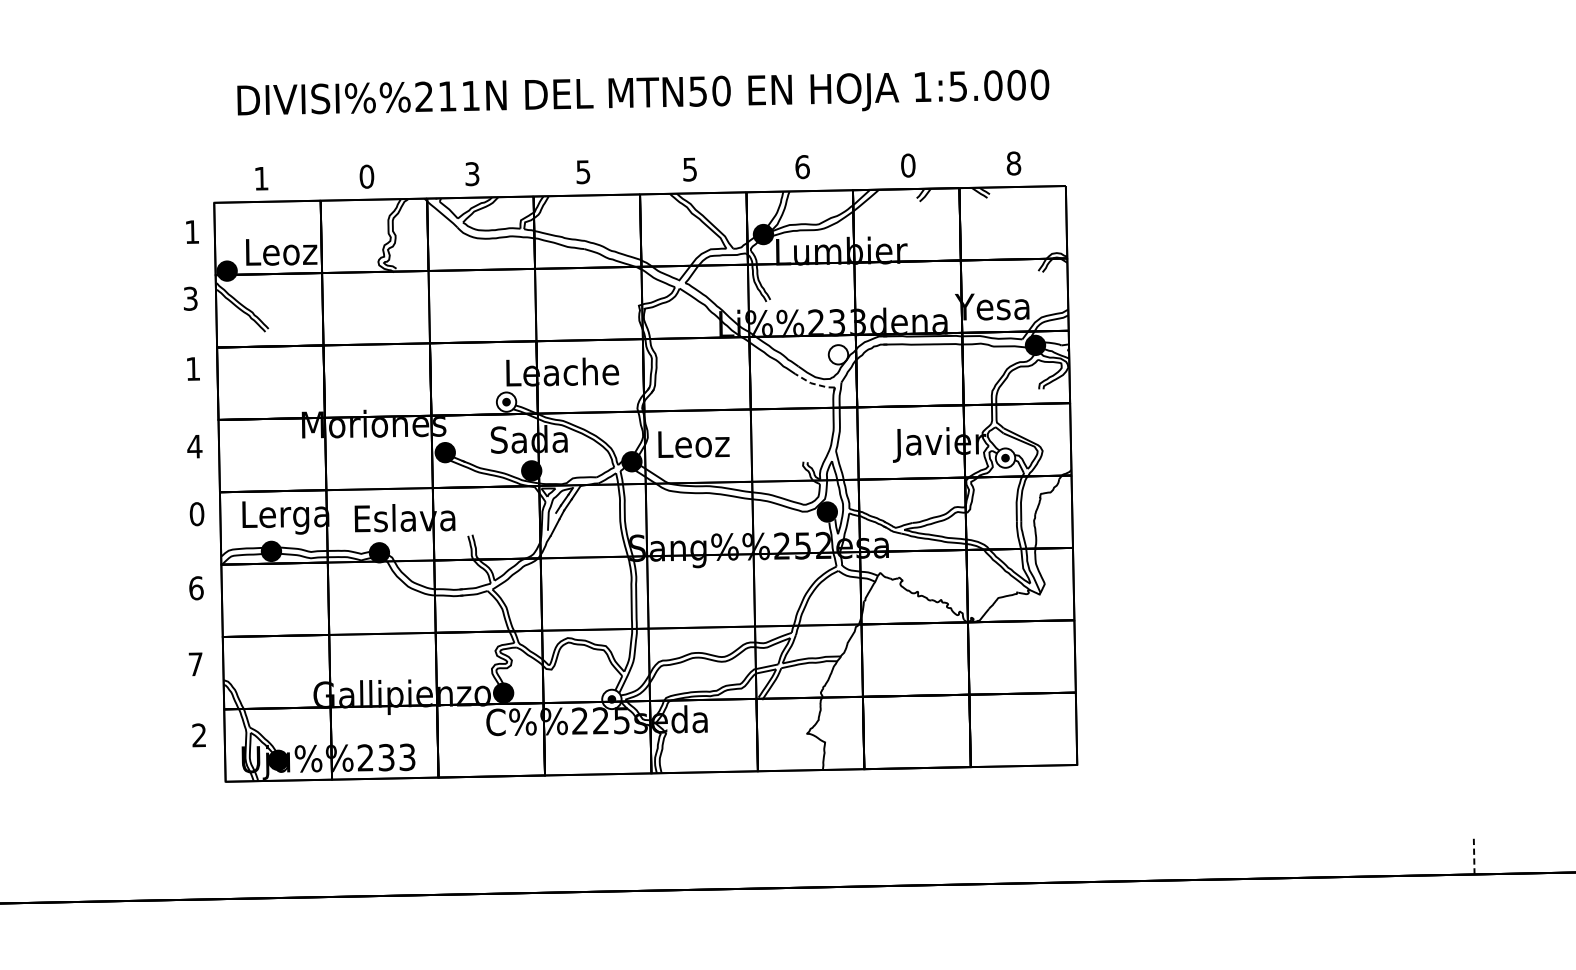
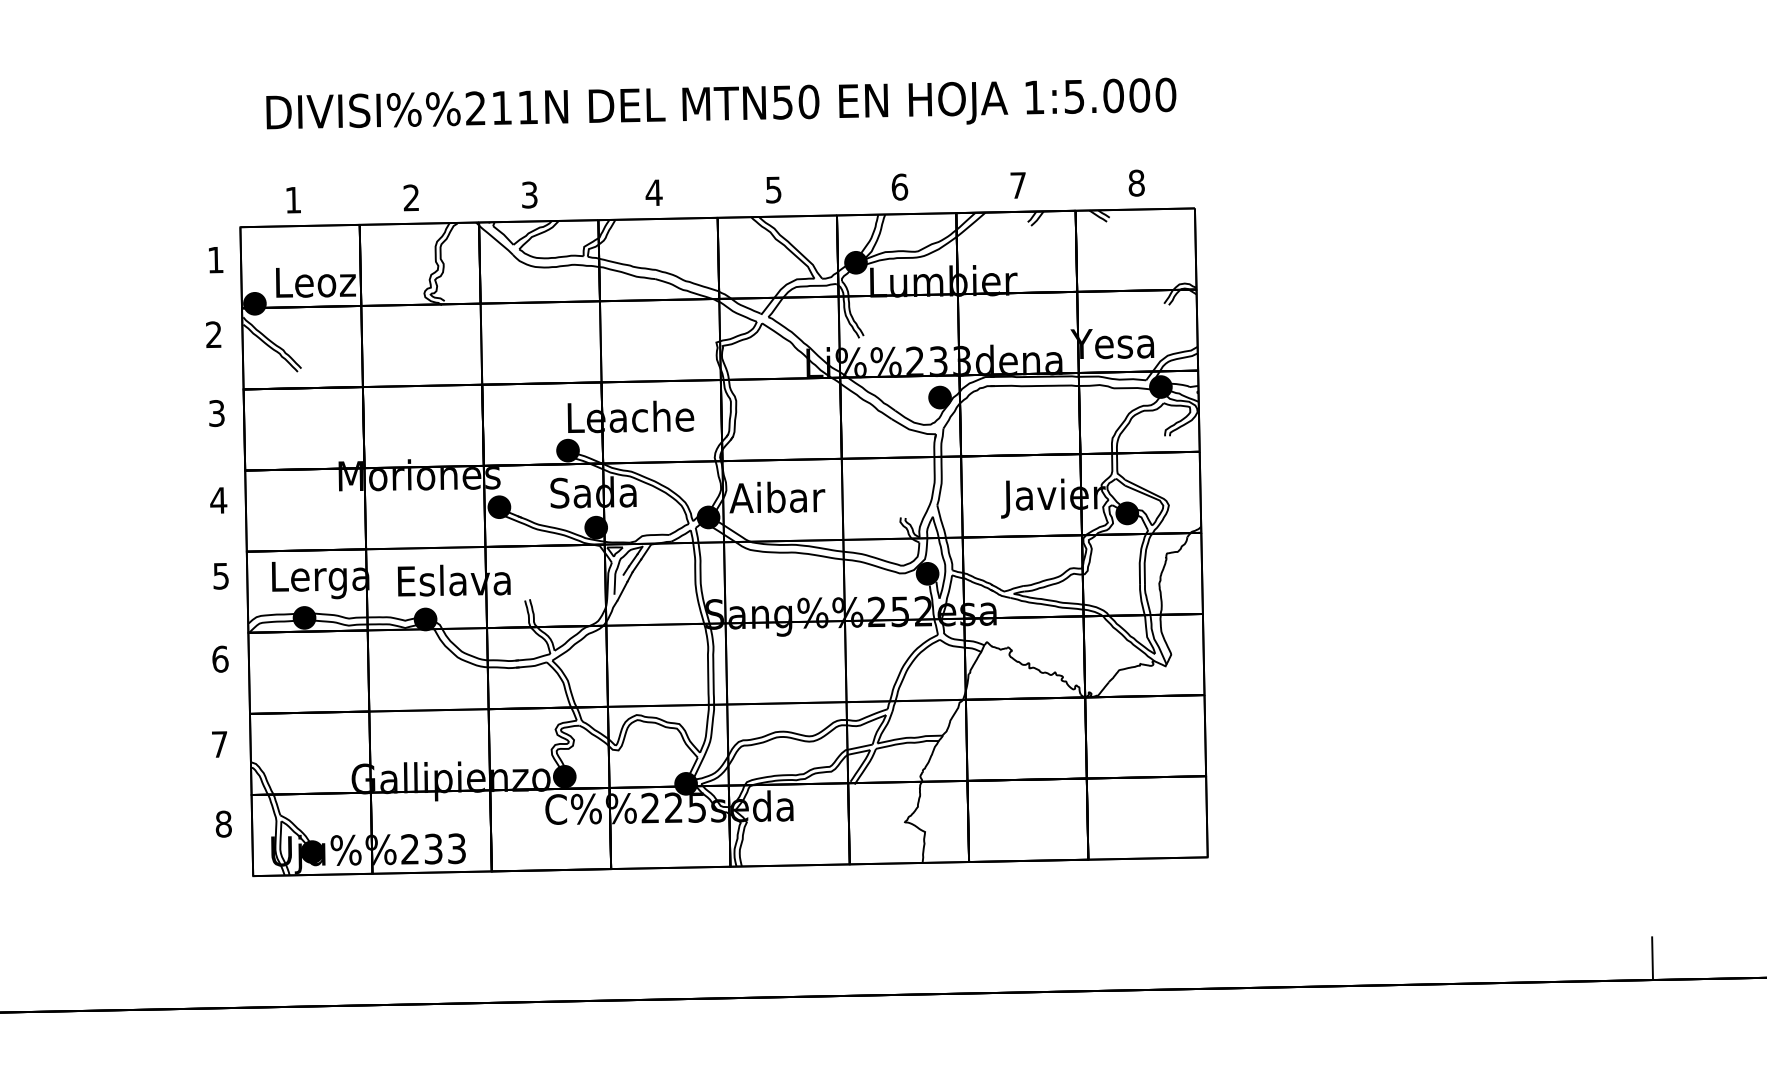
text: (908, 165) -> (1018, 185), 0 -> 7
text: (582, 171) -> (653, 192), 5 -> 4
text: (366, 176) -> (411, 197), 0 -> 2
text: (190, 298) -> (213, 334), 3 -> 2
fill: (837, 354) -> (939, 397), added
text: (192, 369) -> (216, 413), 1 -> 3
line: (813, 384) -> (912, 430), dashed -> solid
fill: (506, 402) -> (567, 450), added
text: (693, 443) -> (777, 497), Leoz -> Aibar
fill: (1005, 458) -> (1127, 513), added
text: (197, 513) -> (221, 575), 0 -> 5
fill: (611, 699) -> (685, 783), added
text: (199, 734) -> (223, 823), 2 -> 8
line: (1474, 855) -> (1652, 958), dashed -> solid

